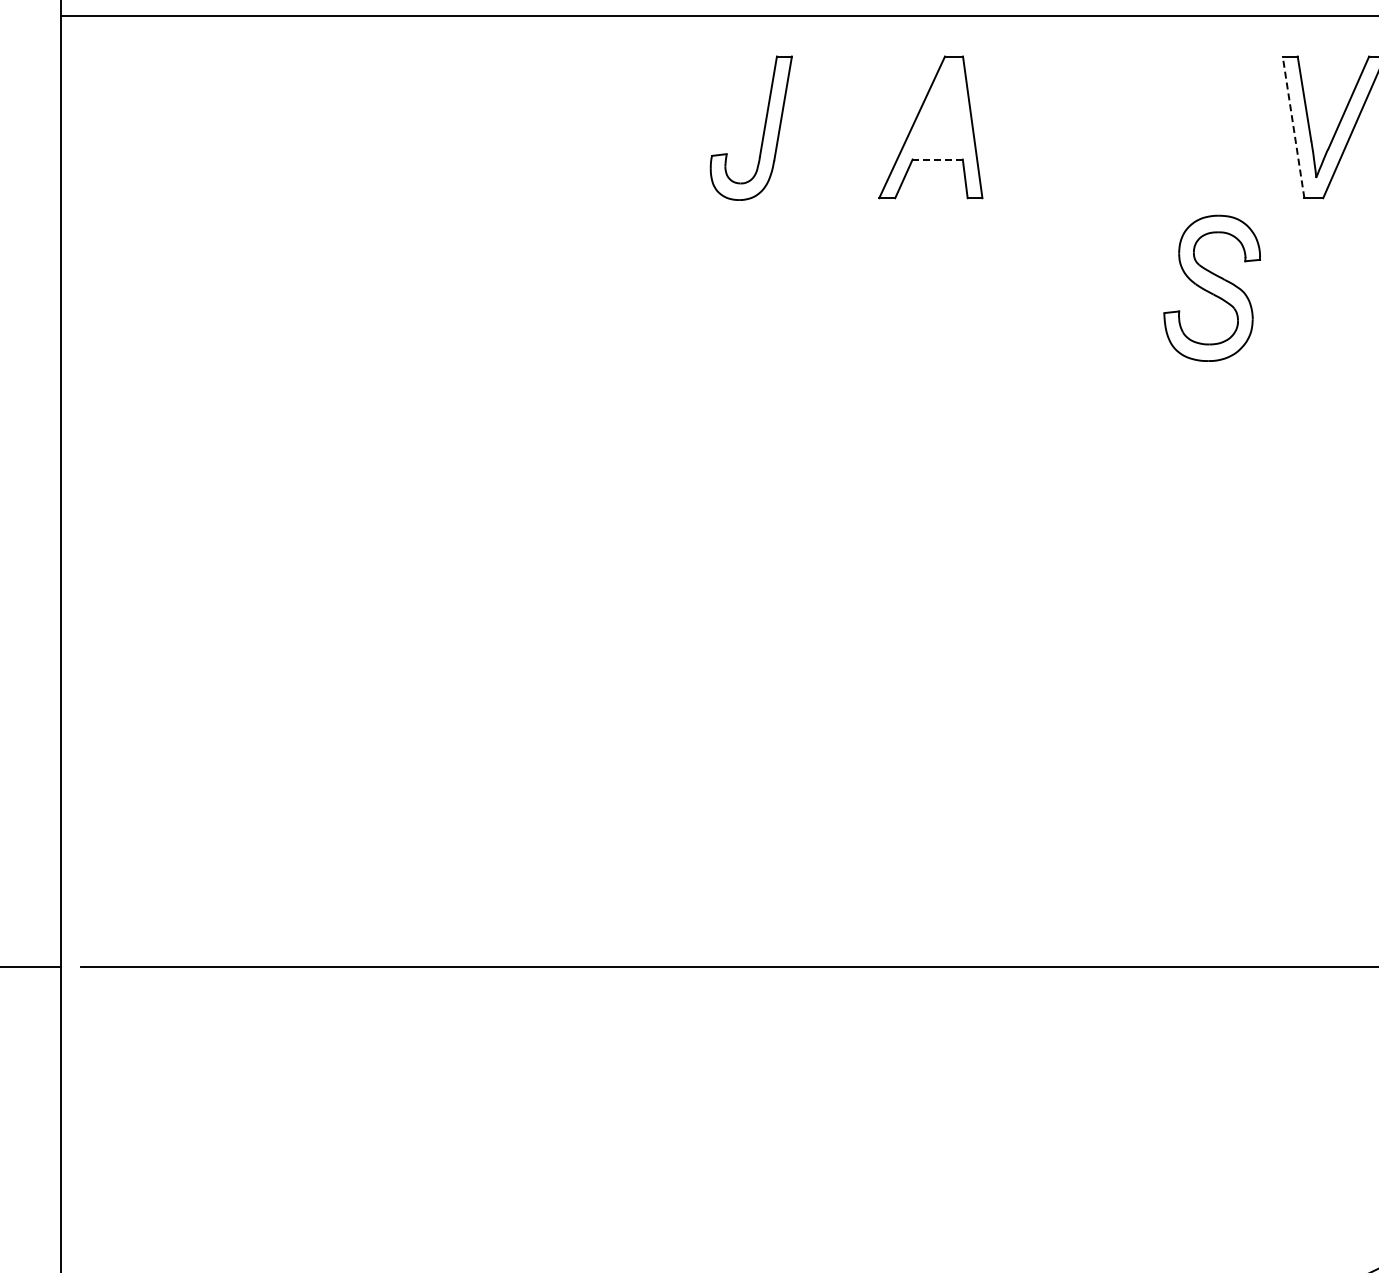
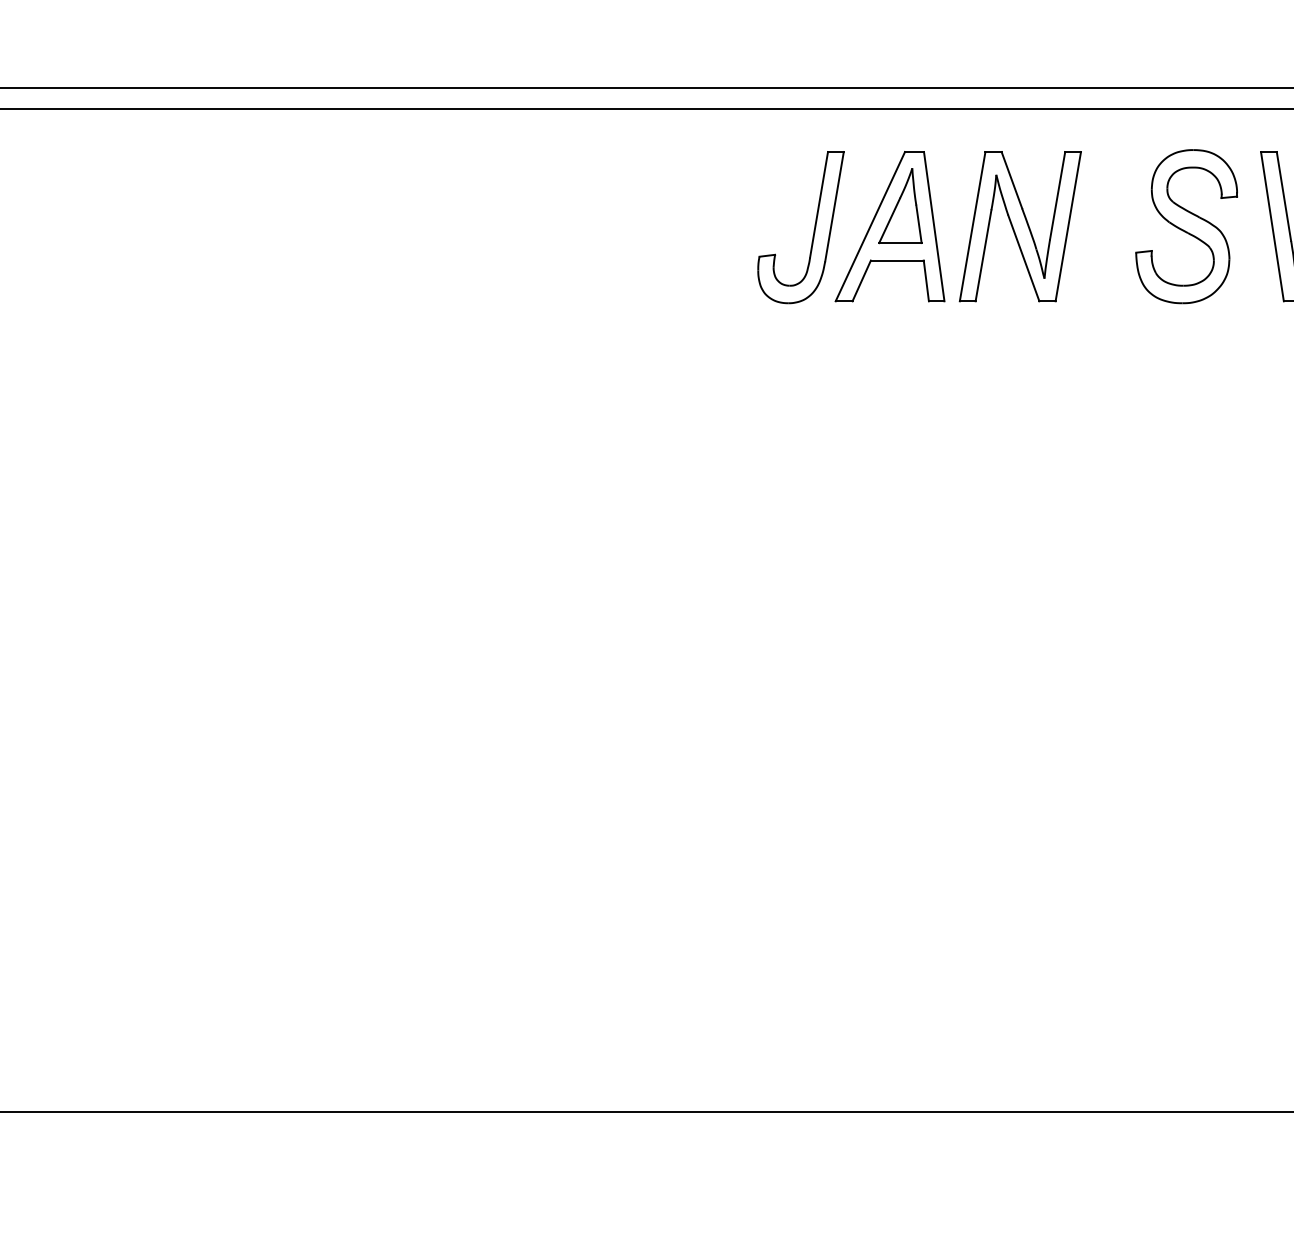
part: (940, 107) -> (900, 205), added
part: (1054, 127) -> (1020, 226), added
line: (1293, 127) -> (1272, 226), dashed -> solid
part: (763, 128) -> (813, 227), moved
line: (937, 159) -> (897, 260), dashed -> solid
part: (1211, 287) -> (1185, 225), moved

